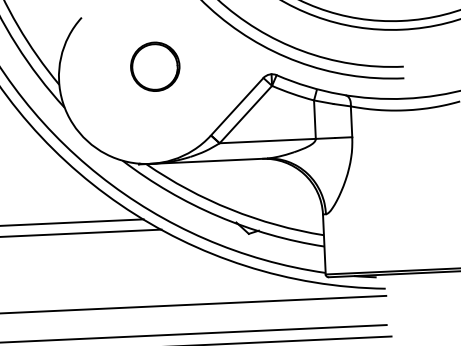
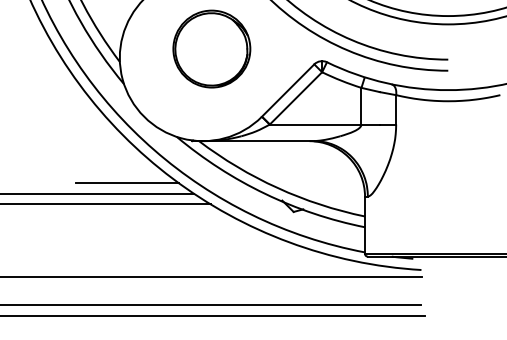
part: (154, 66) -> (211, 48), size x1.67
line: (73, 211) -> (127, 183), added

